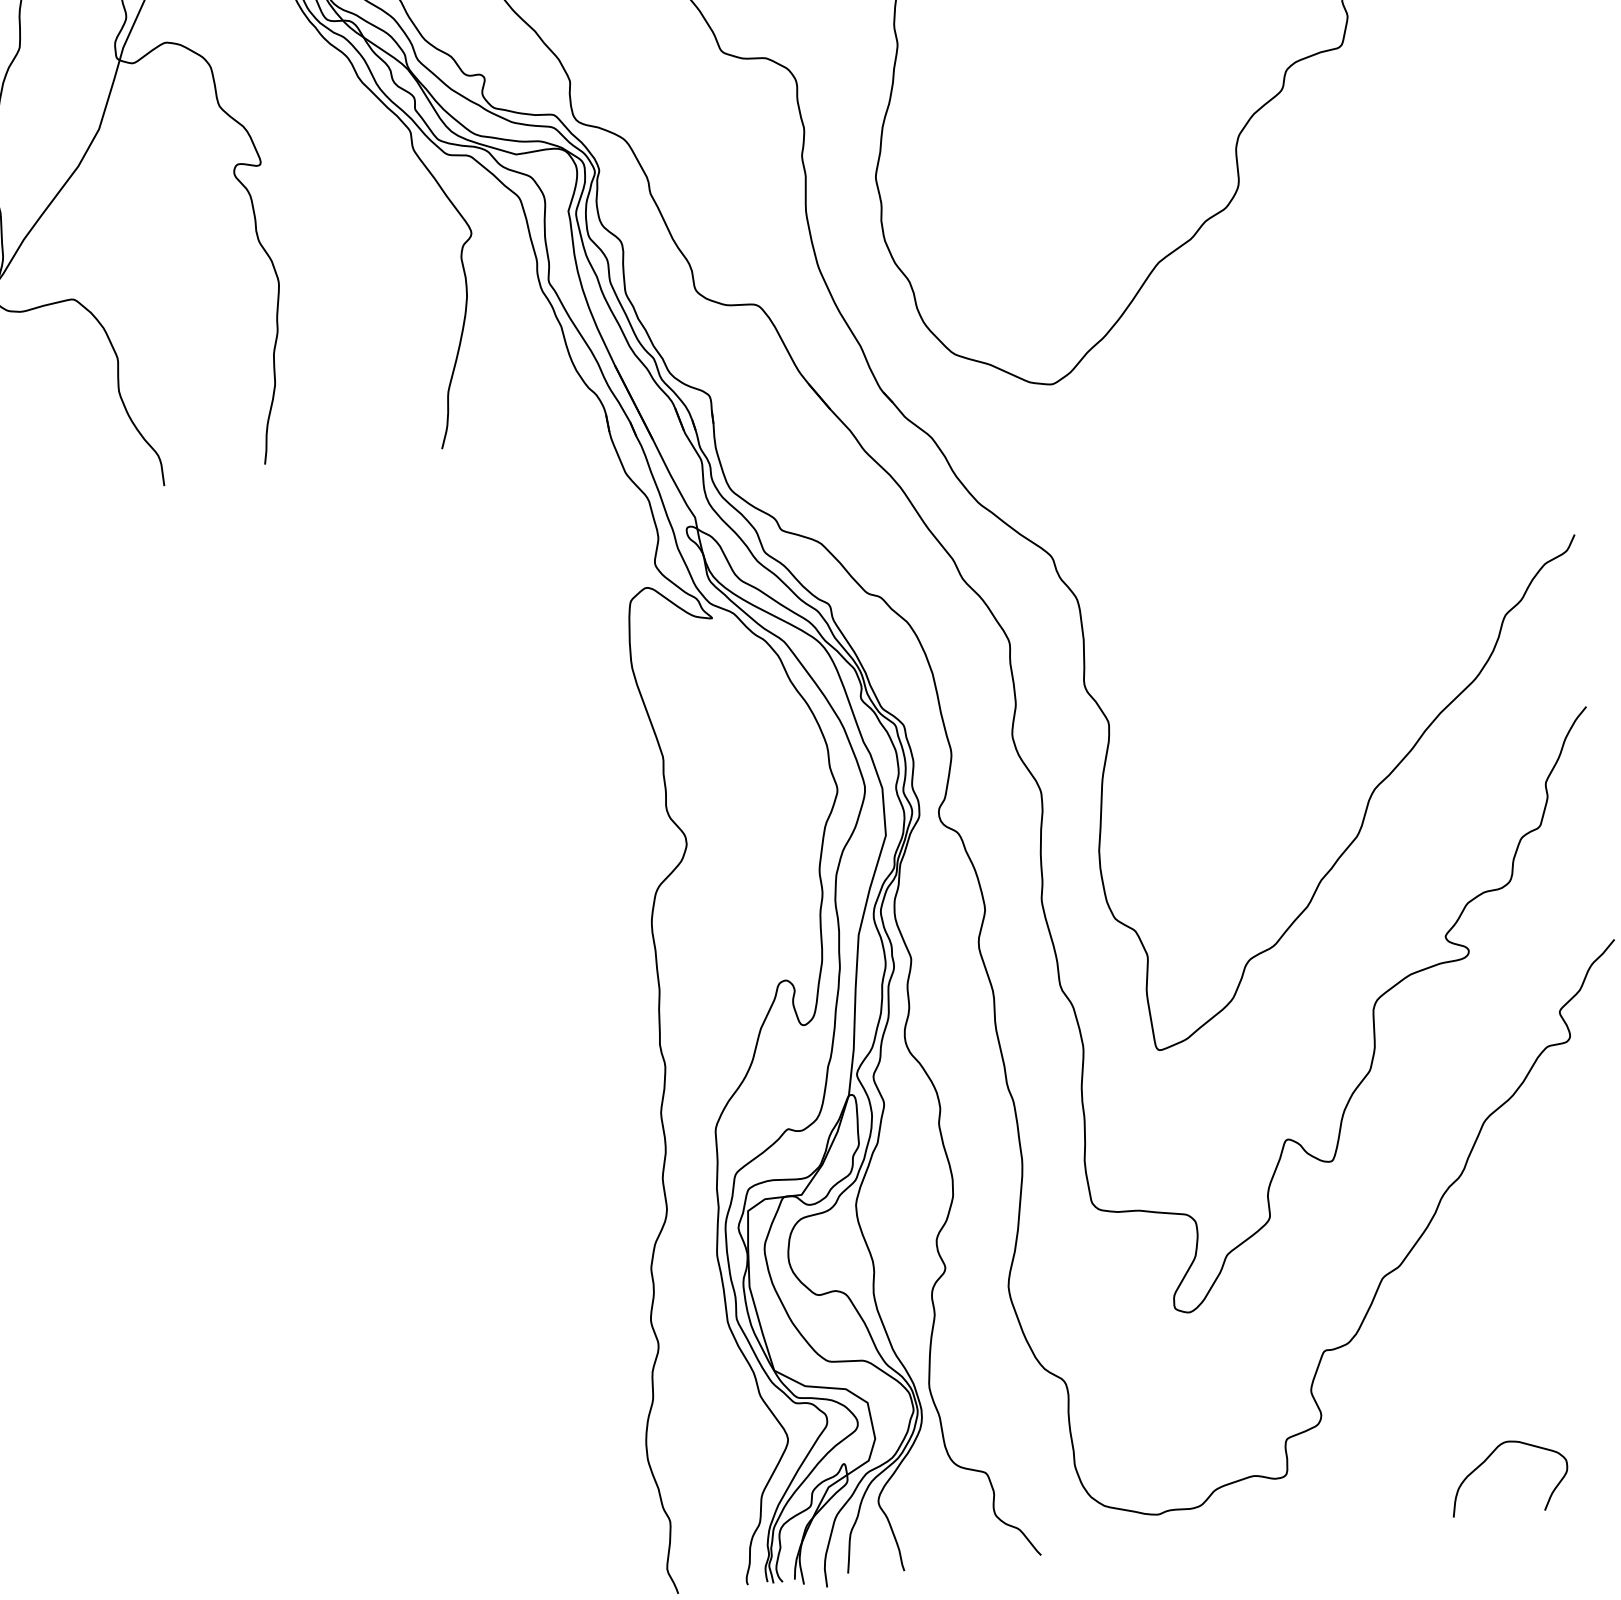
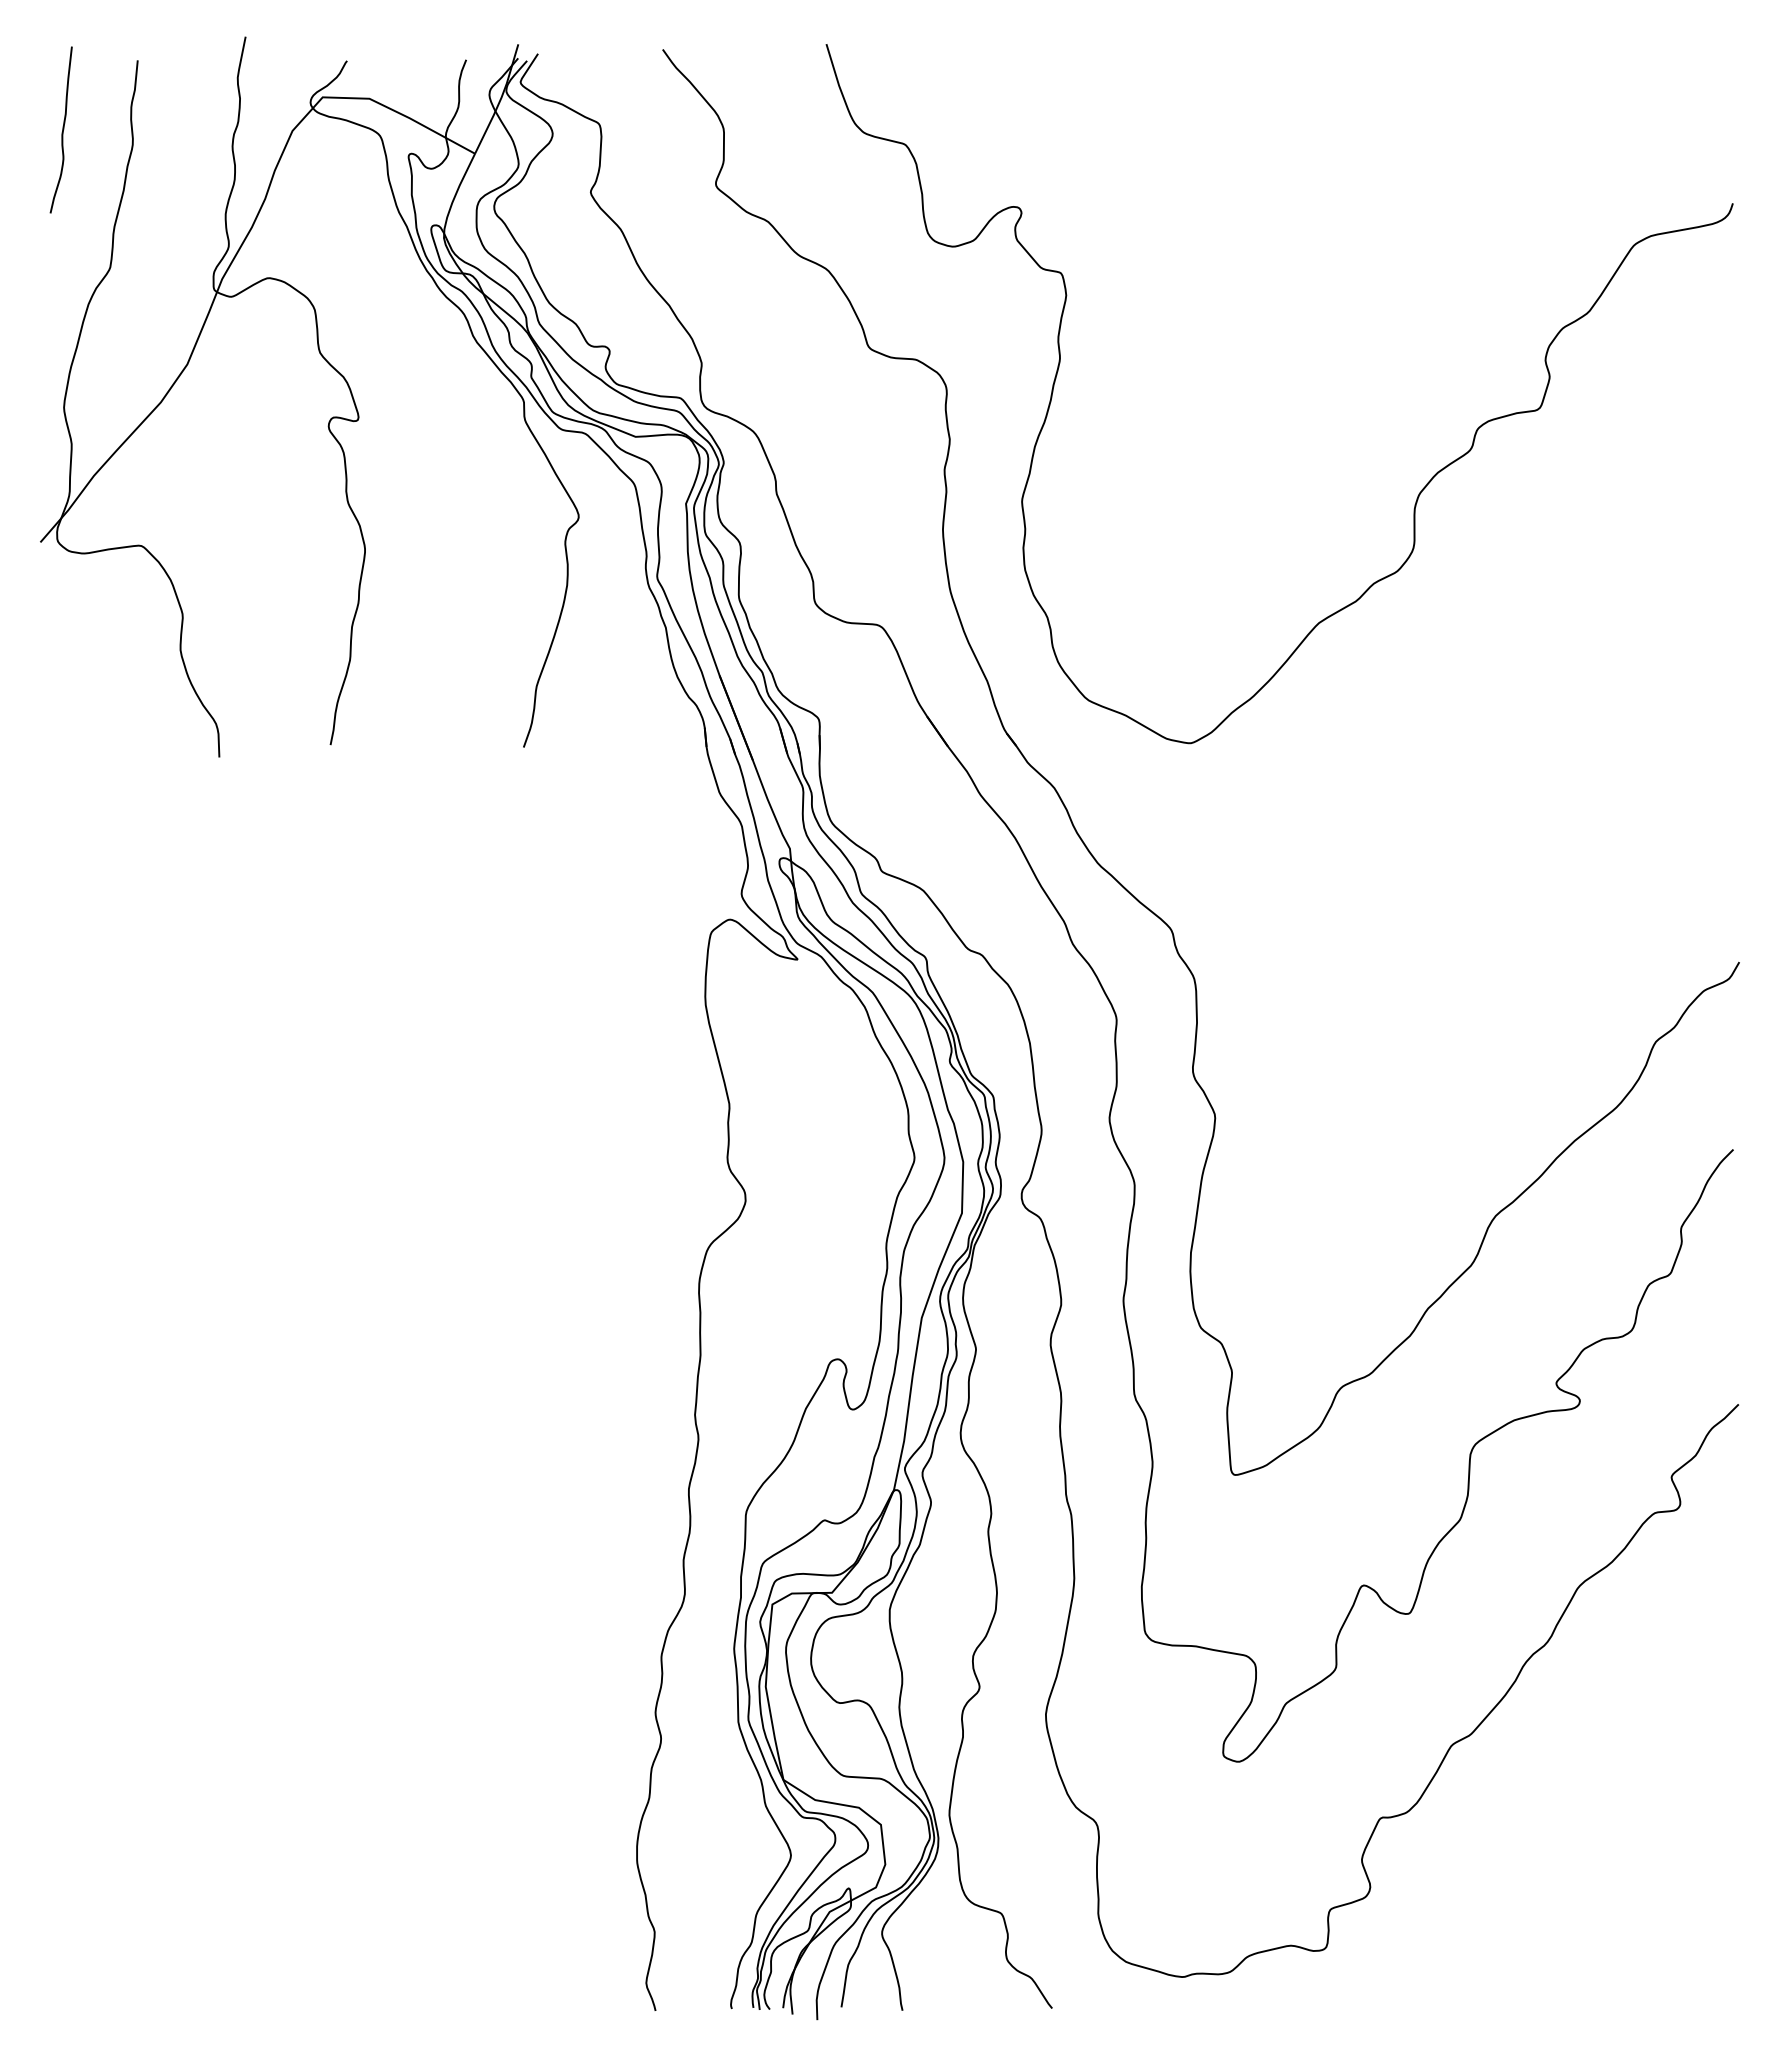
curve: (1490, 1456) -> (1548, 1950), removed

